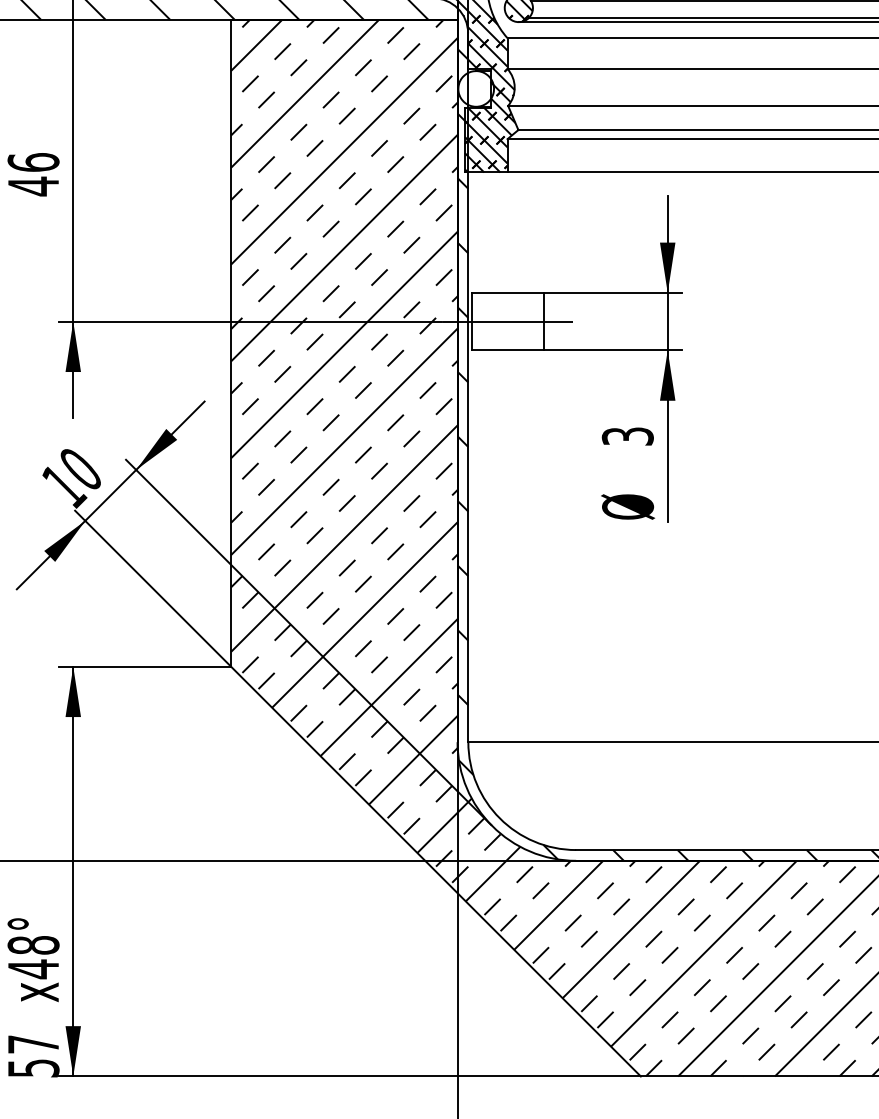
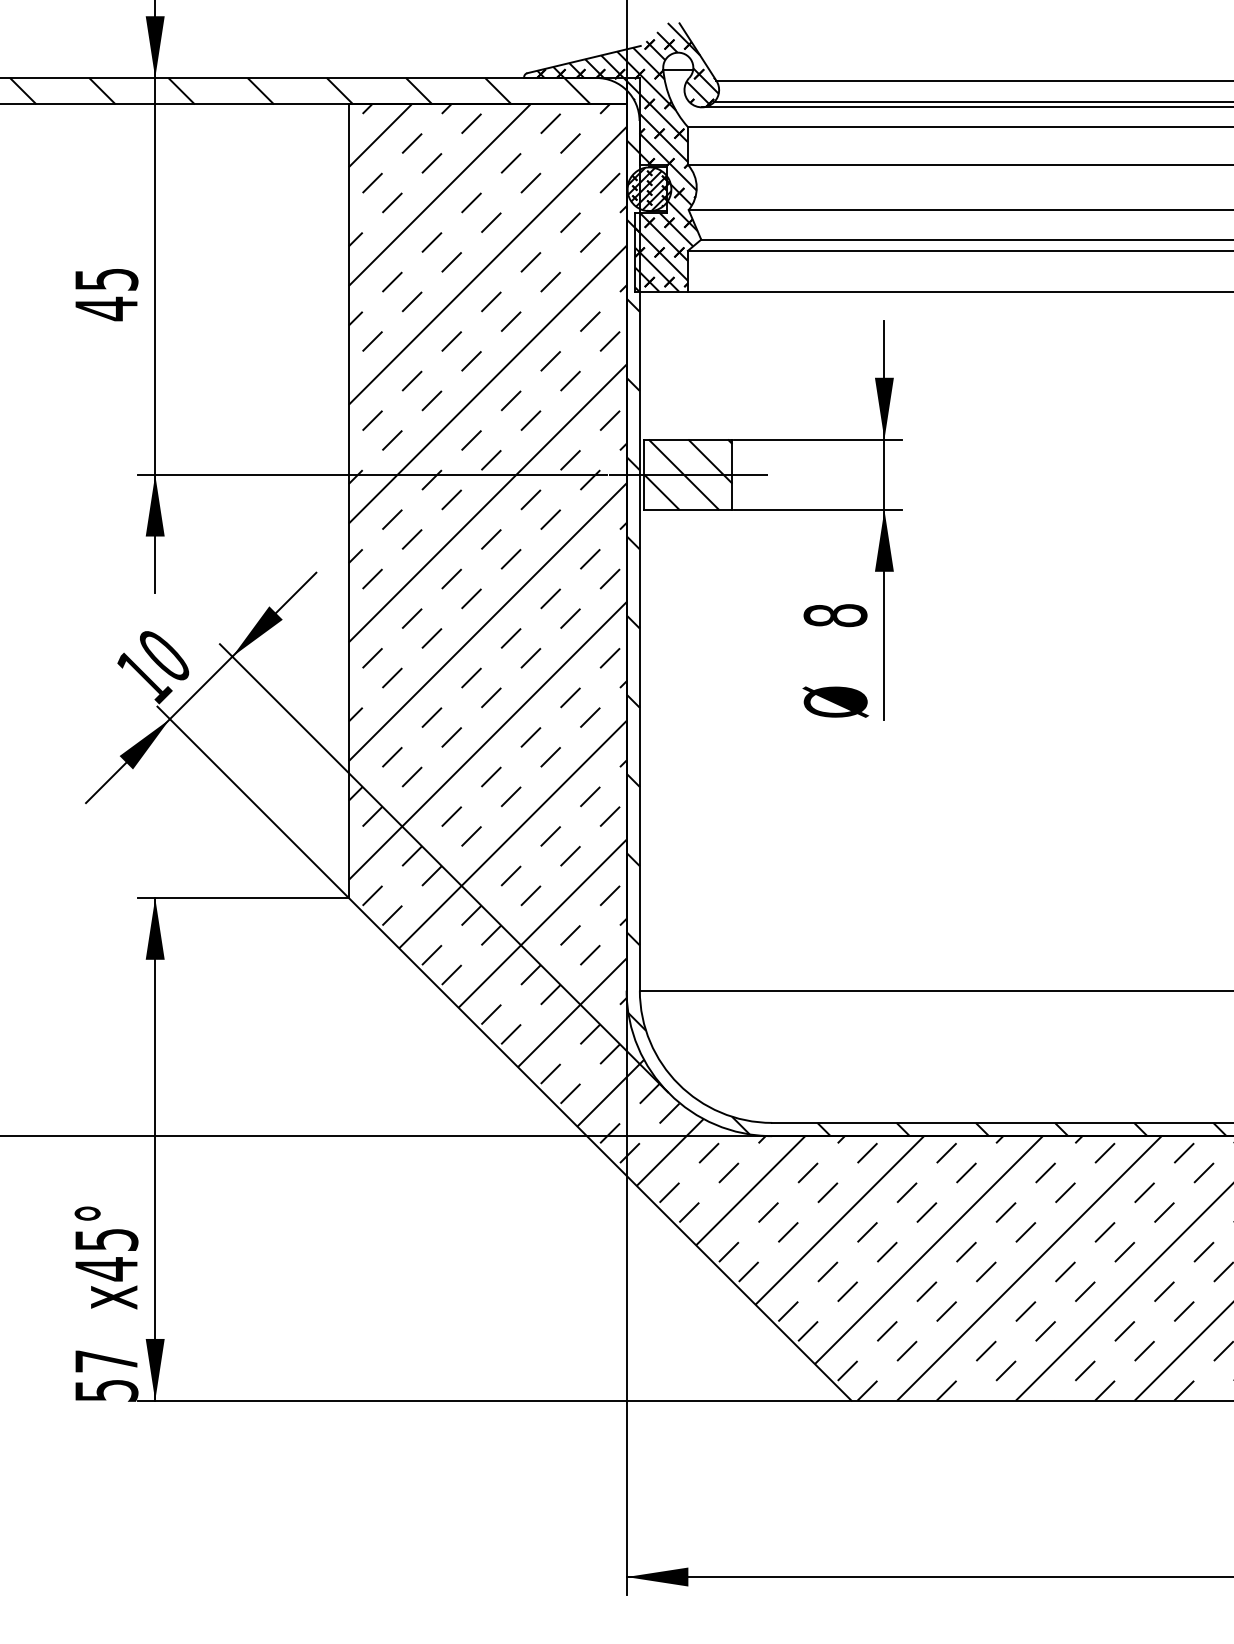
hatch: (476, 89) -> (649, 189), added
text: (33, 161) -> (106, 278), 46 -> 45
hatch: (508, 321) -> (688, 474), added
text: (627, 436) -> (835, 615), 3 -> 8
text: (33, 945) -> (106, 1239), x48° -> x45°

